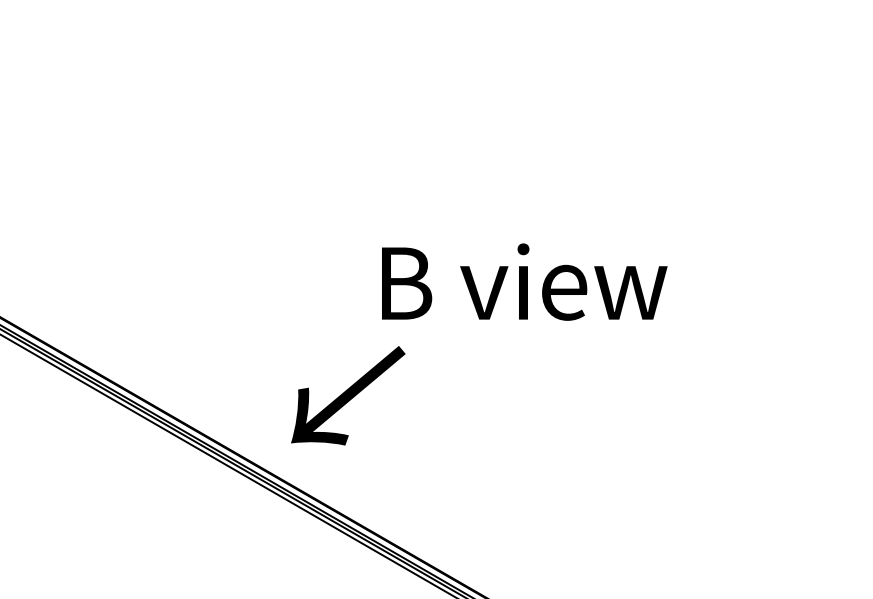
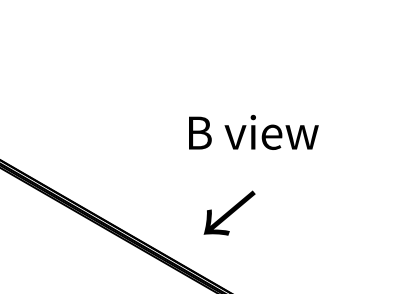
text: (523, 279) -> (253, 131), moved
text: (347, 394) -> (229, 212), moved

